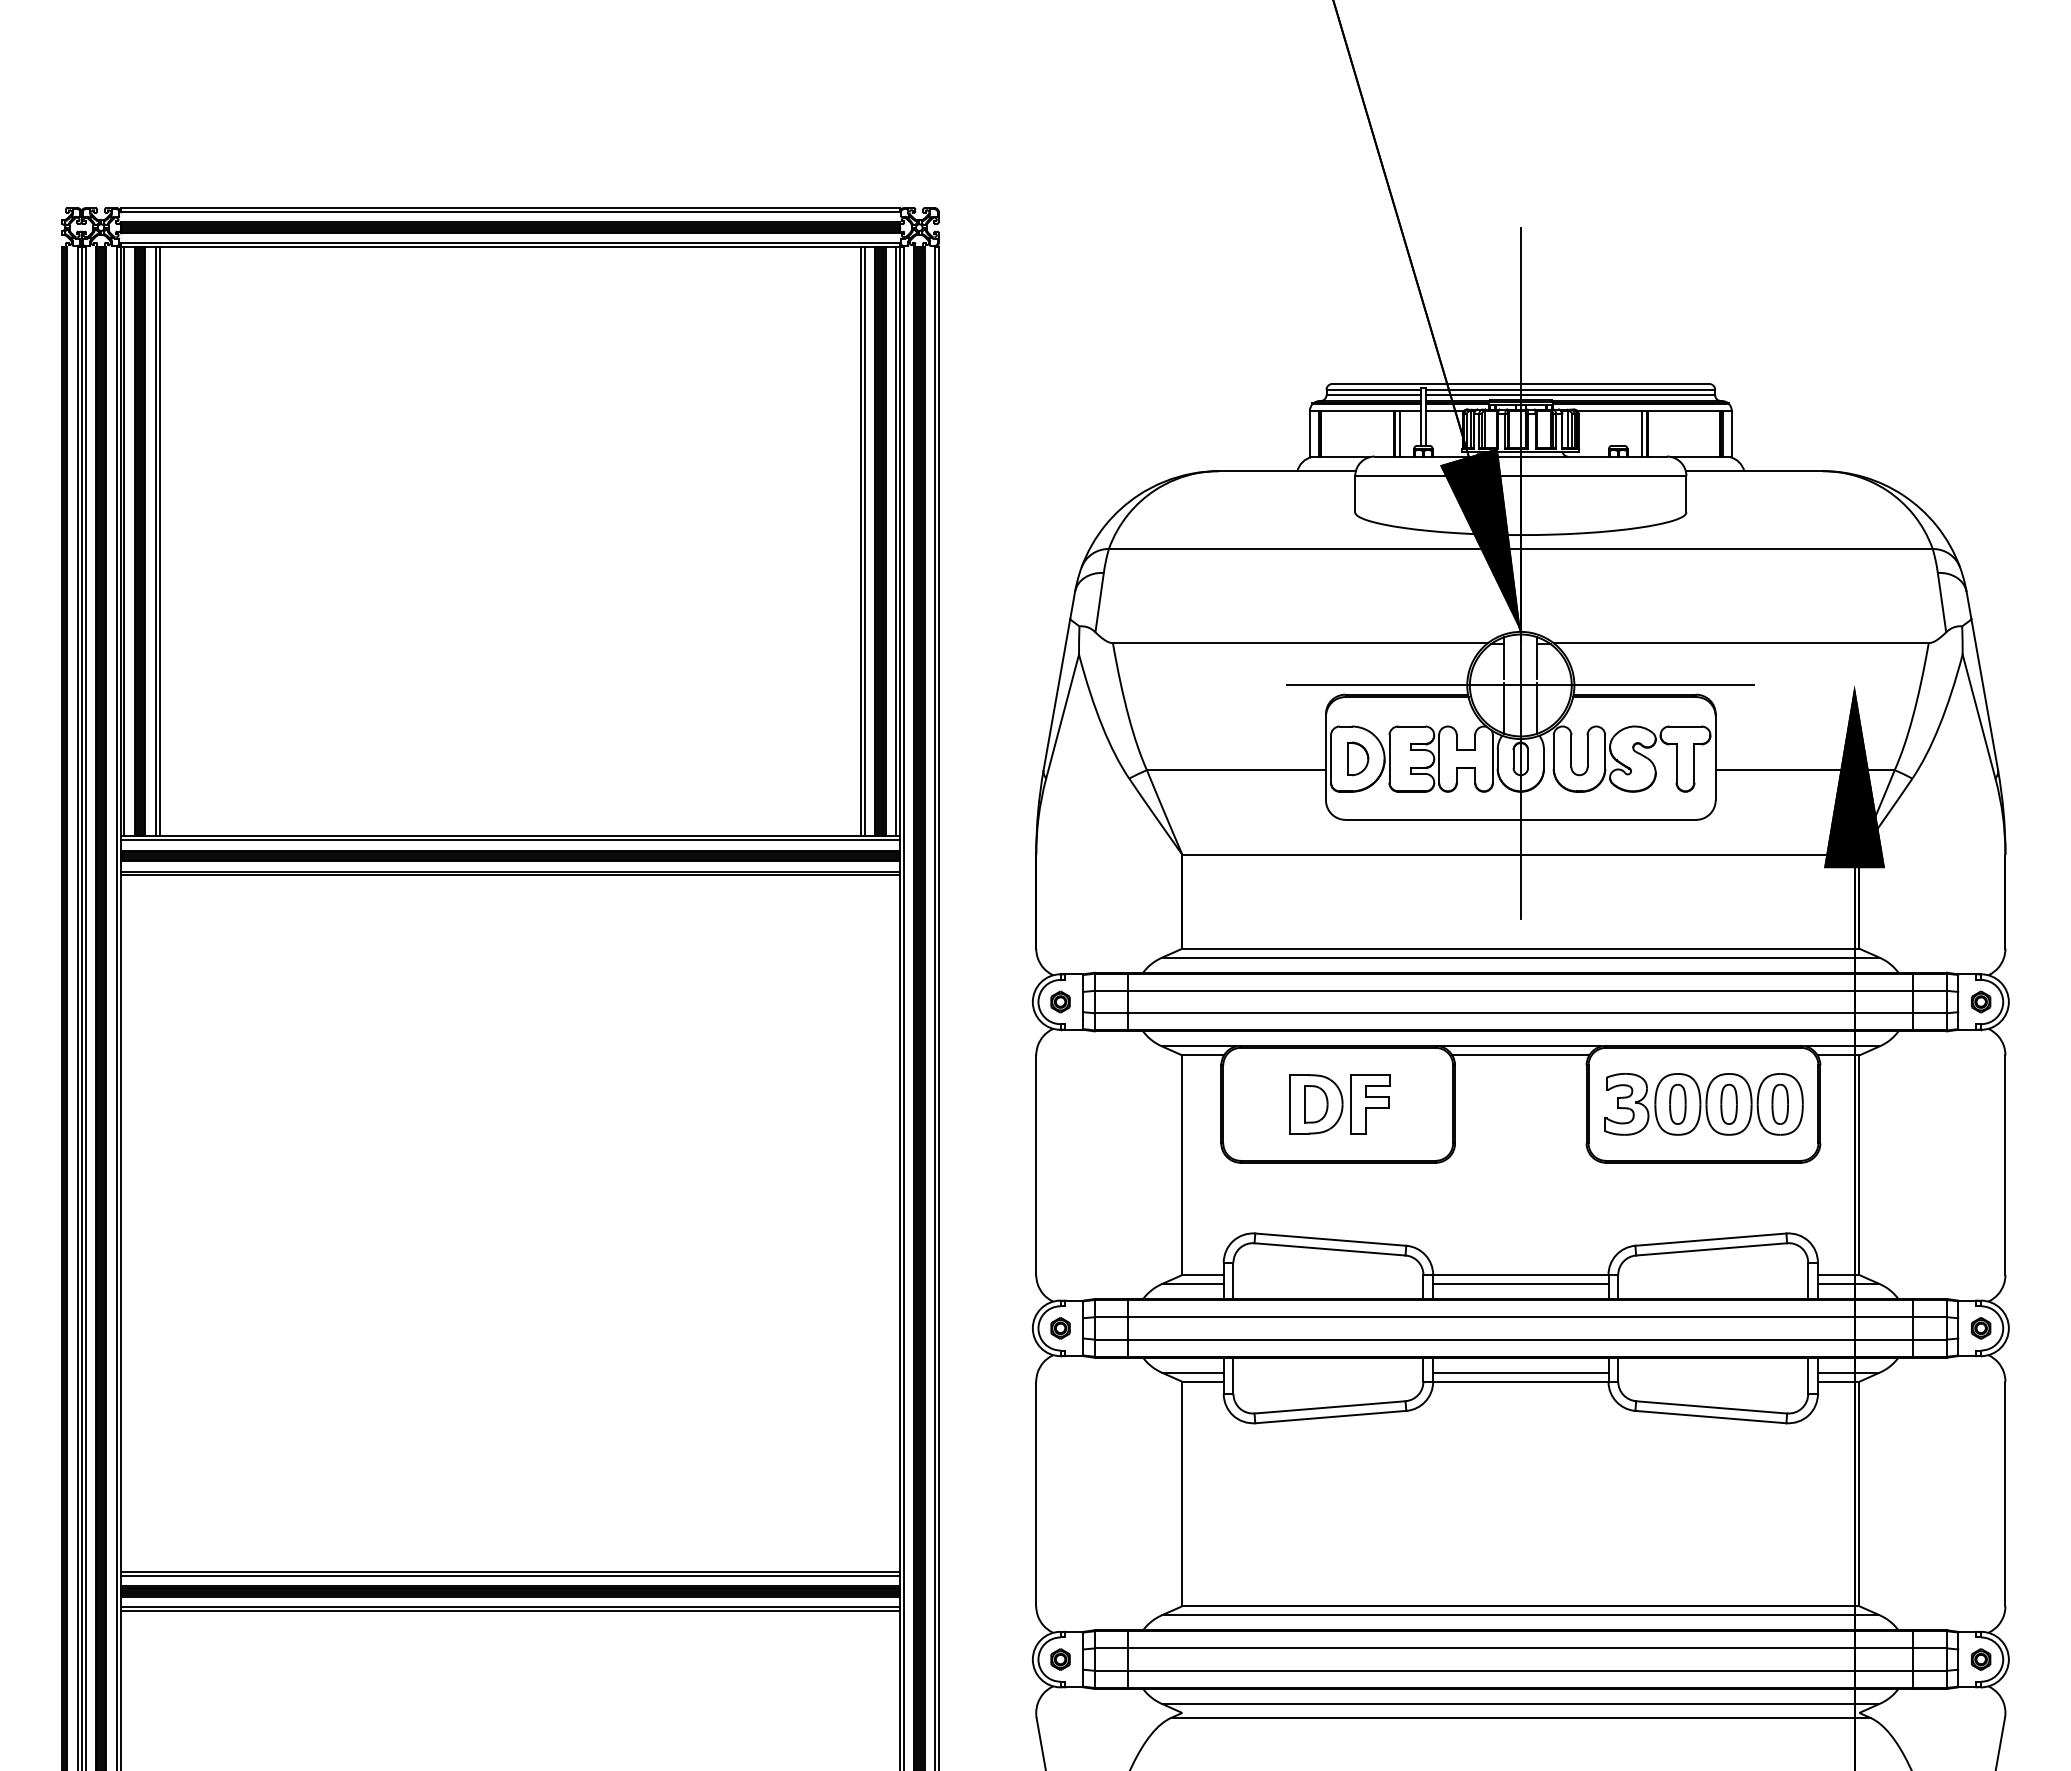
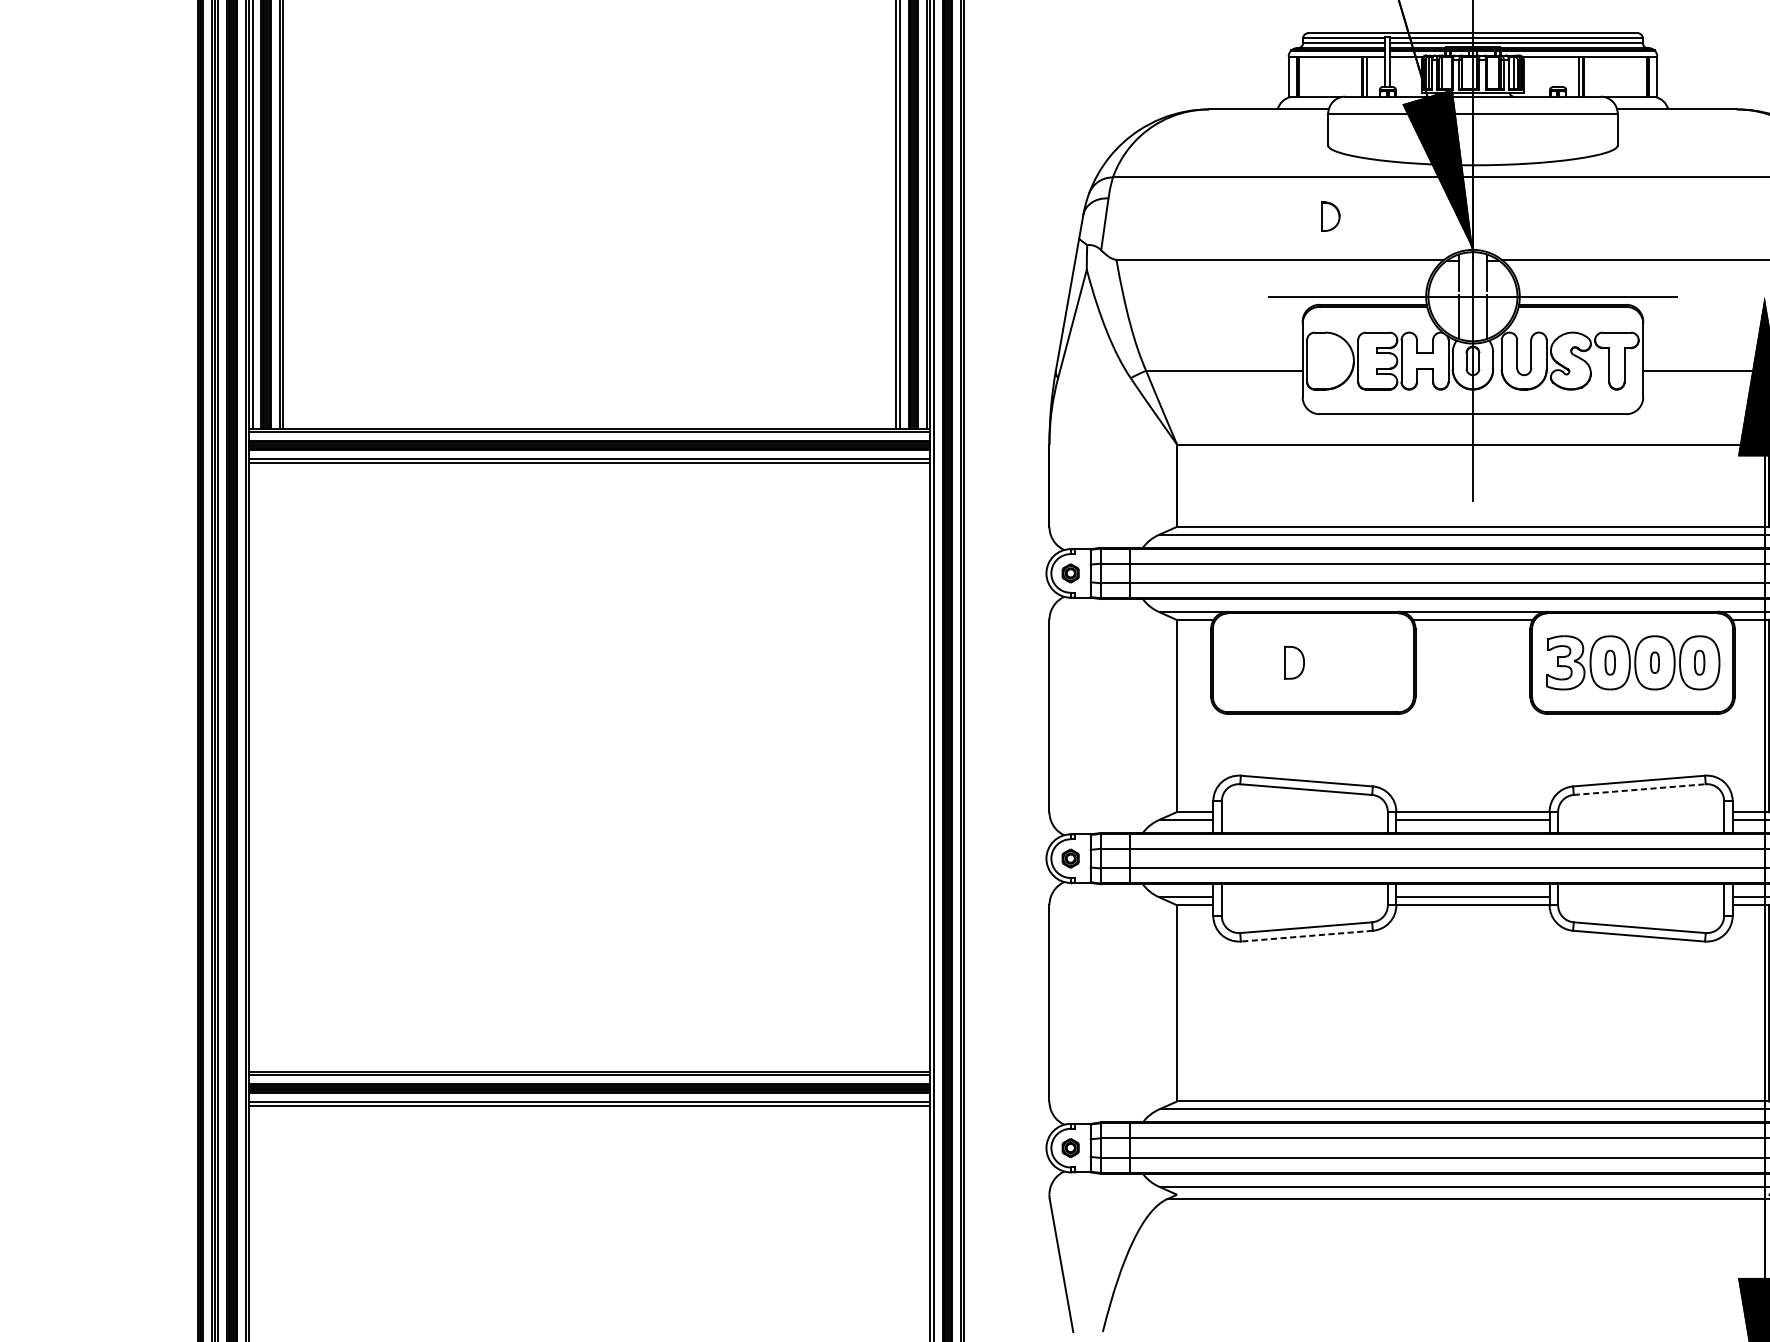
part: (1358, 758) -> (1331, 216), moved
part: (1677, 1103) -> (1609, 662), size x0.7
part: (1728, 1103) -> (1654, 662), size x0.6
part: (1779, 1103) -> (1699, 662), size x0.7
part: (1339, 1104) -> (1314, 662), removed
line: (1711, 1249) -> (1639, 789), solid -> dashed
line: (1330, 1417) -> (1306, 936), solid -> dashed

